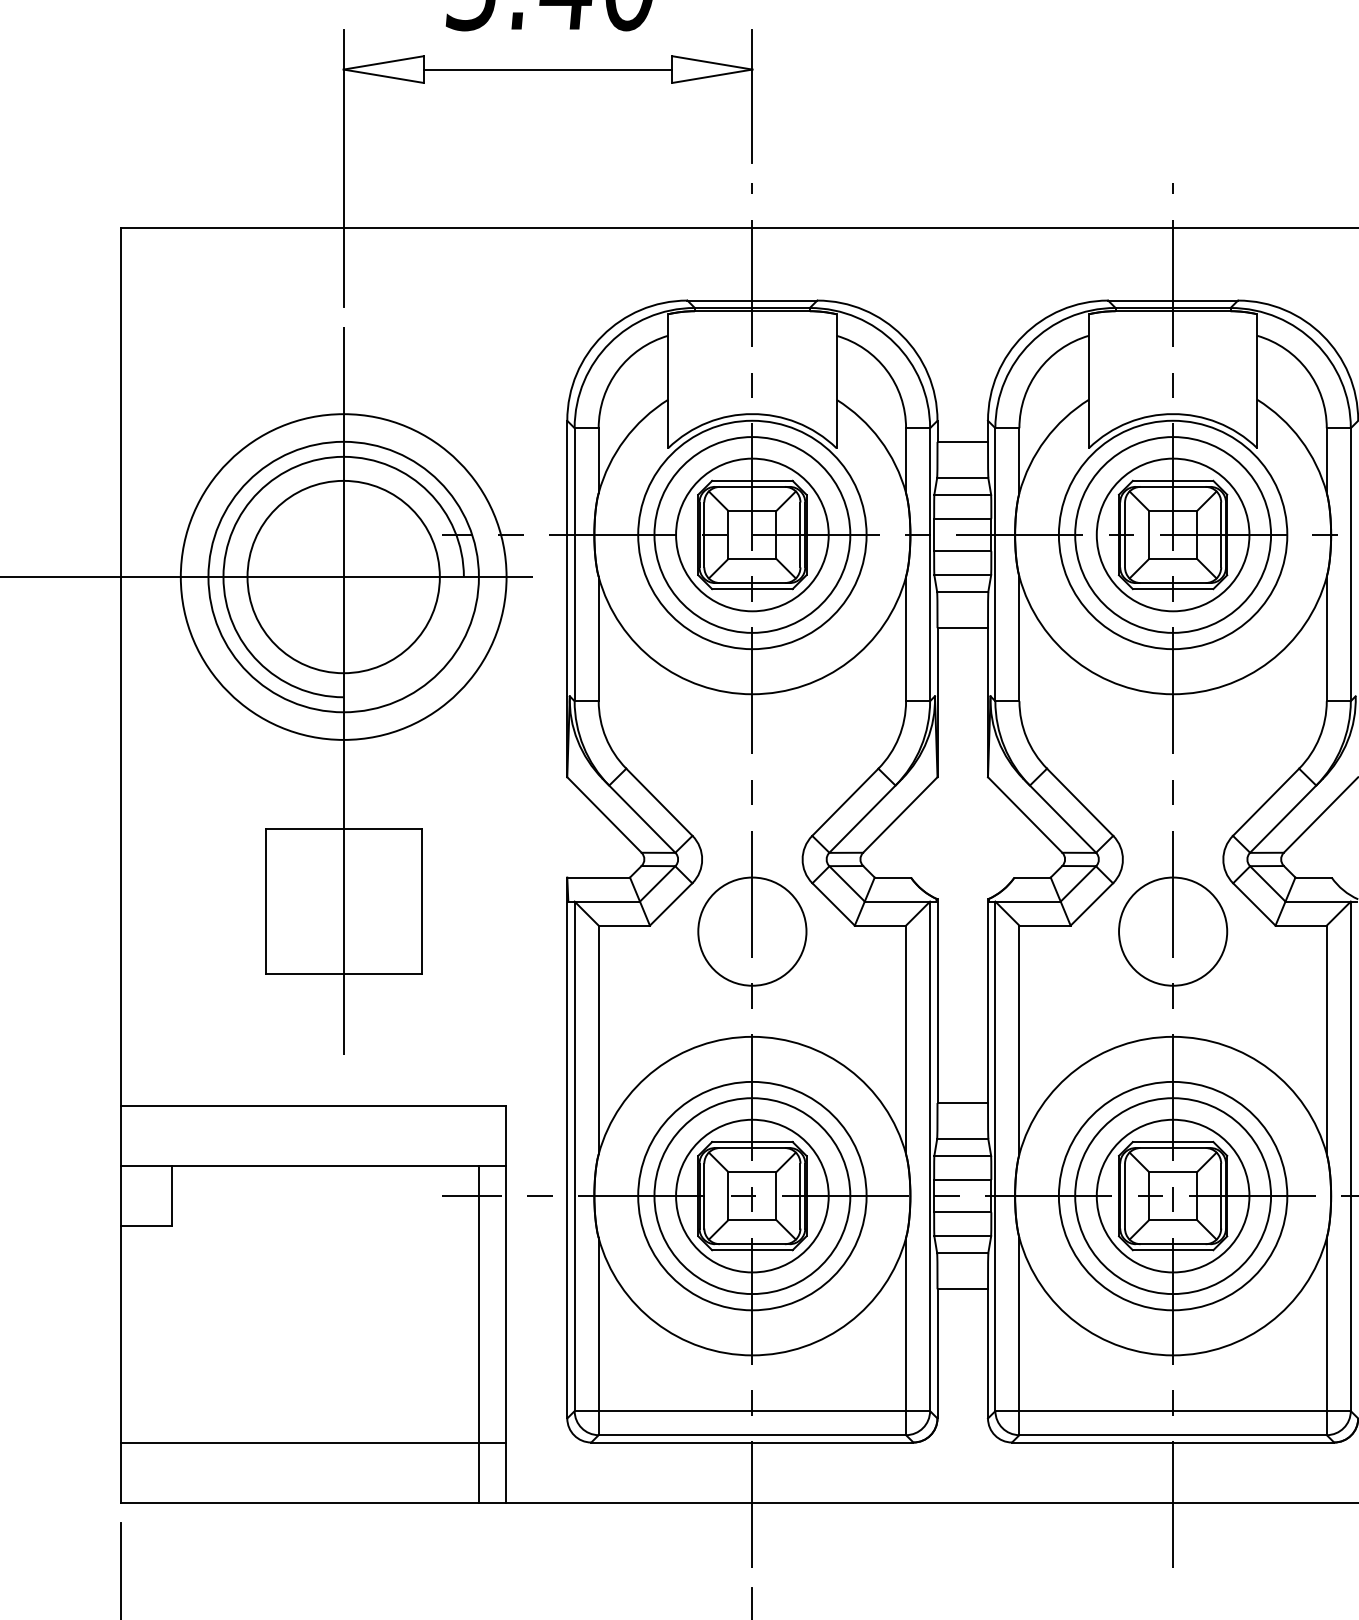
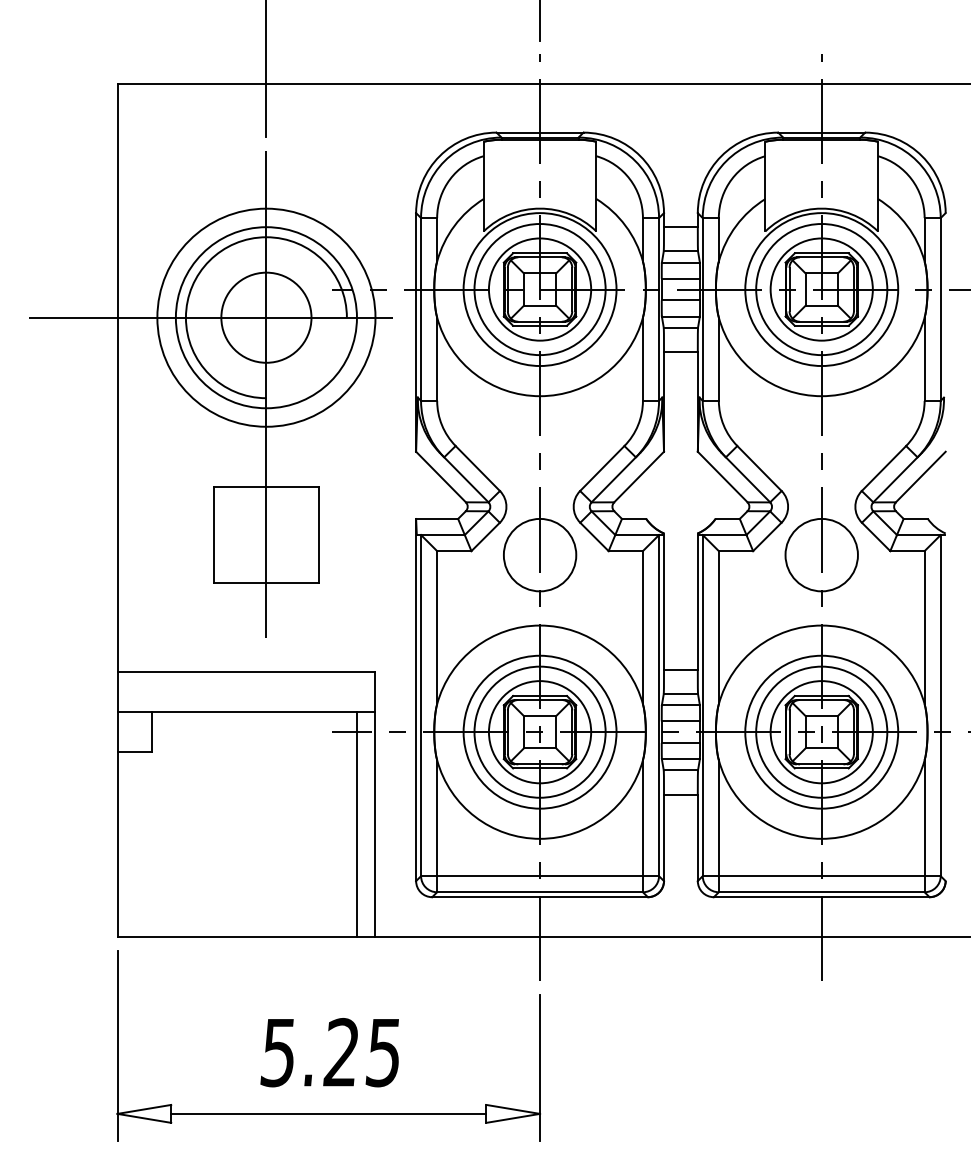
circle: (343, 576) -> (266, 317), size x0.7
line: (313, 1442) -> (246, 897), removed

